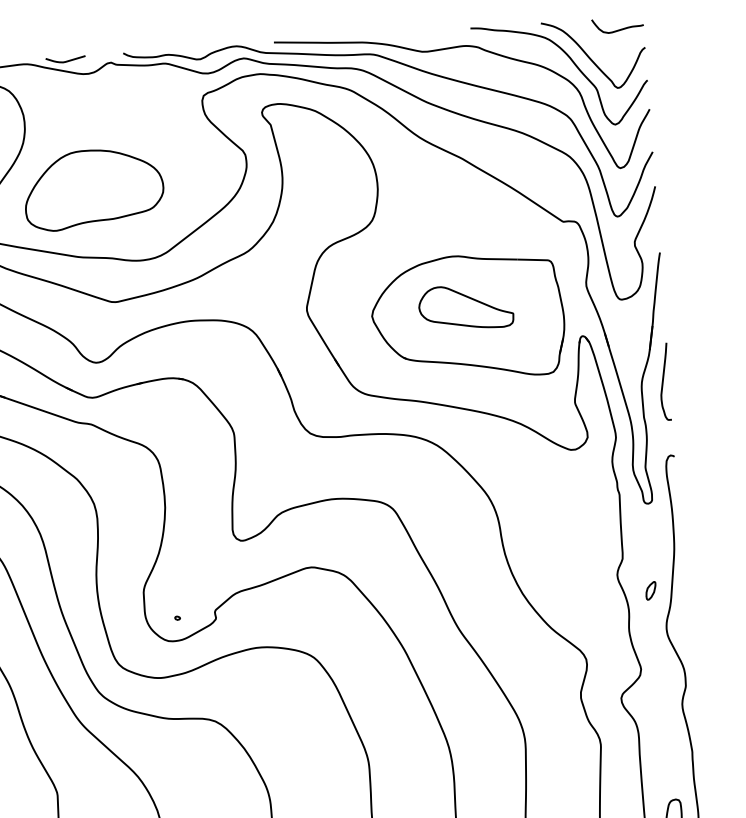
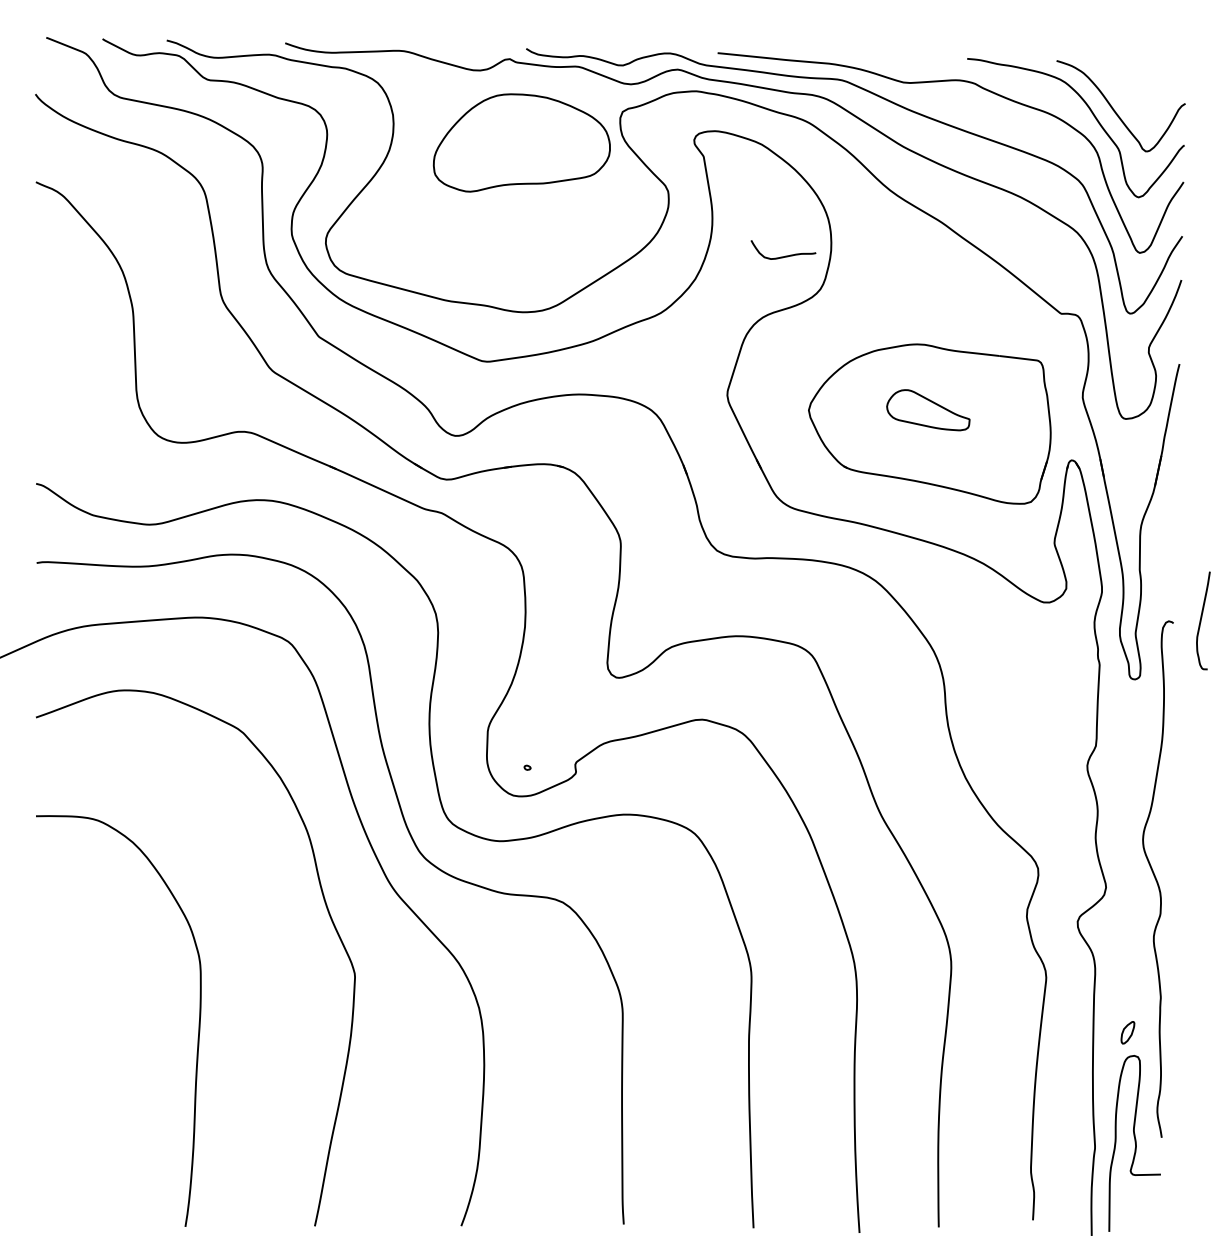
curve: (619, 29) -> (785, 255), moved
curve: (65, 60) -> (452, 51), removed
part: (93, 188) -> (521, 142), moved
part: (466, 306) -> (928, 409), size x0.7
curve: (663, 381) -> (1201, 620), moved
part: (650, 590) -> (1127, 1032), moved

